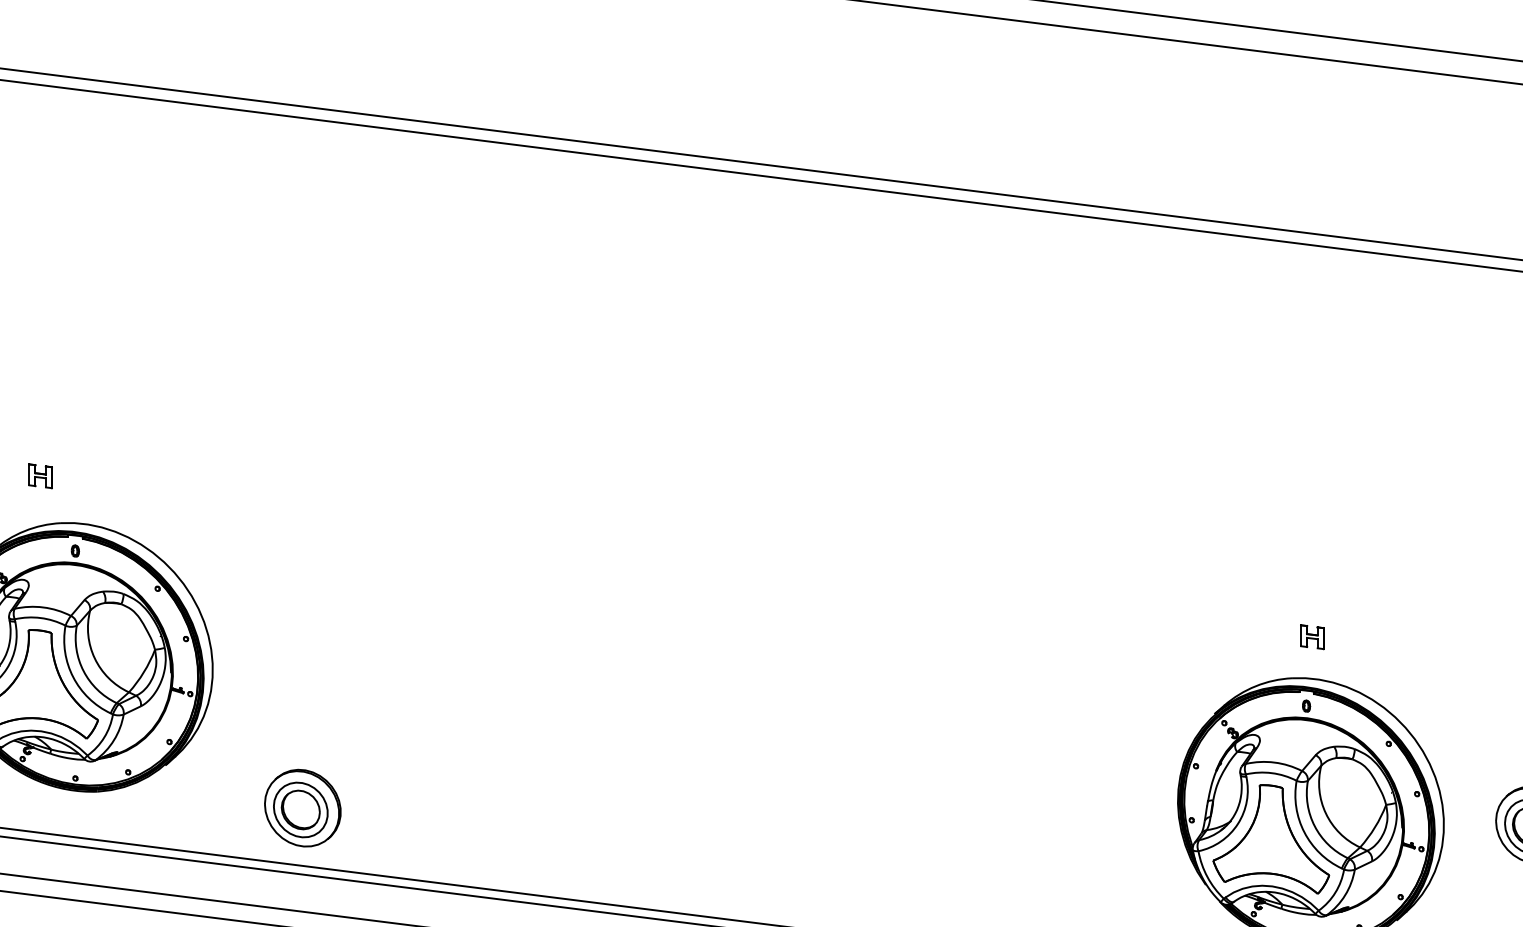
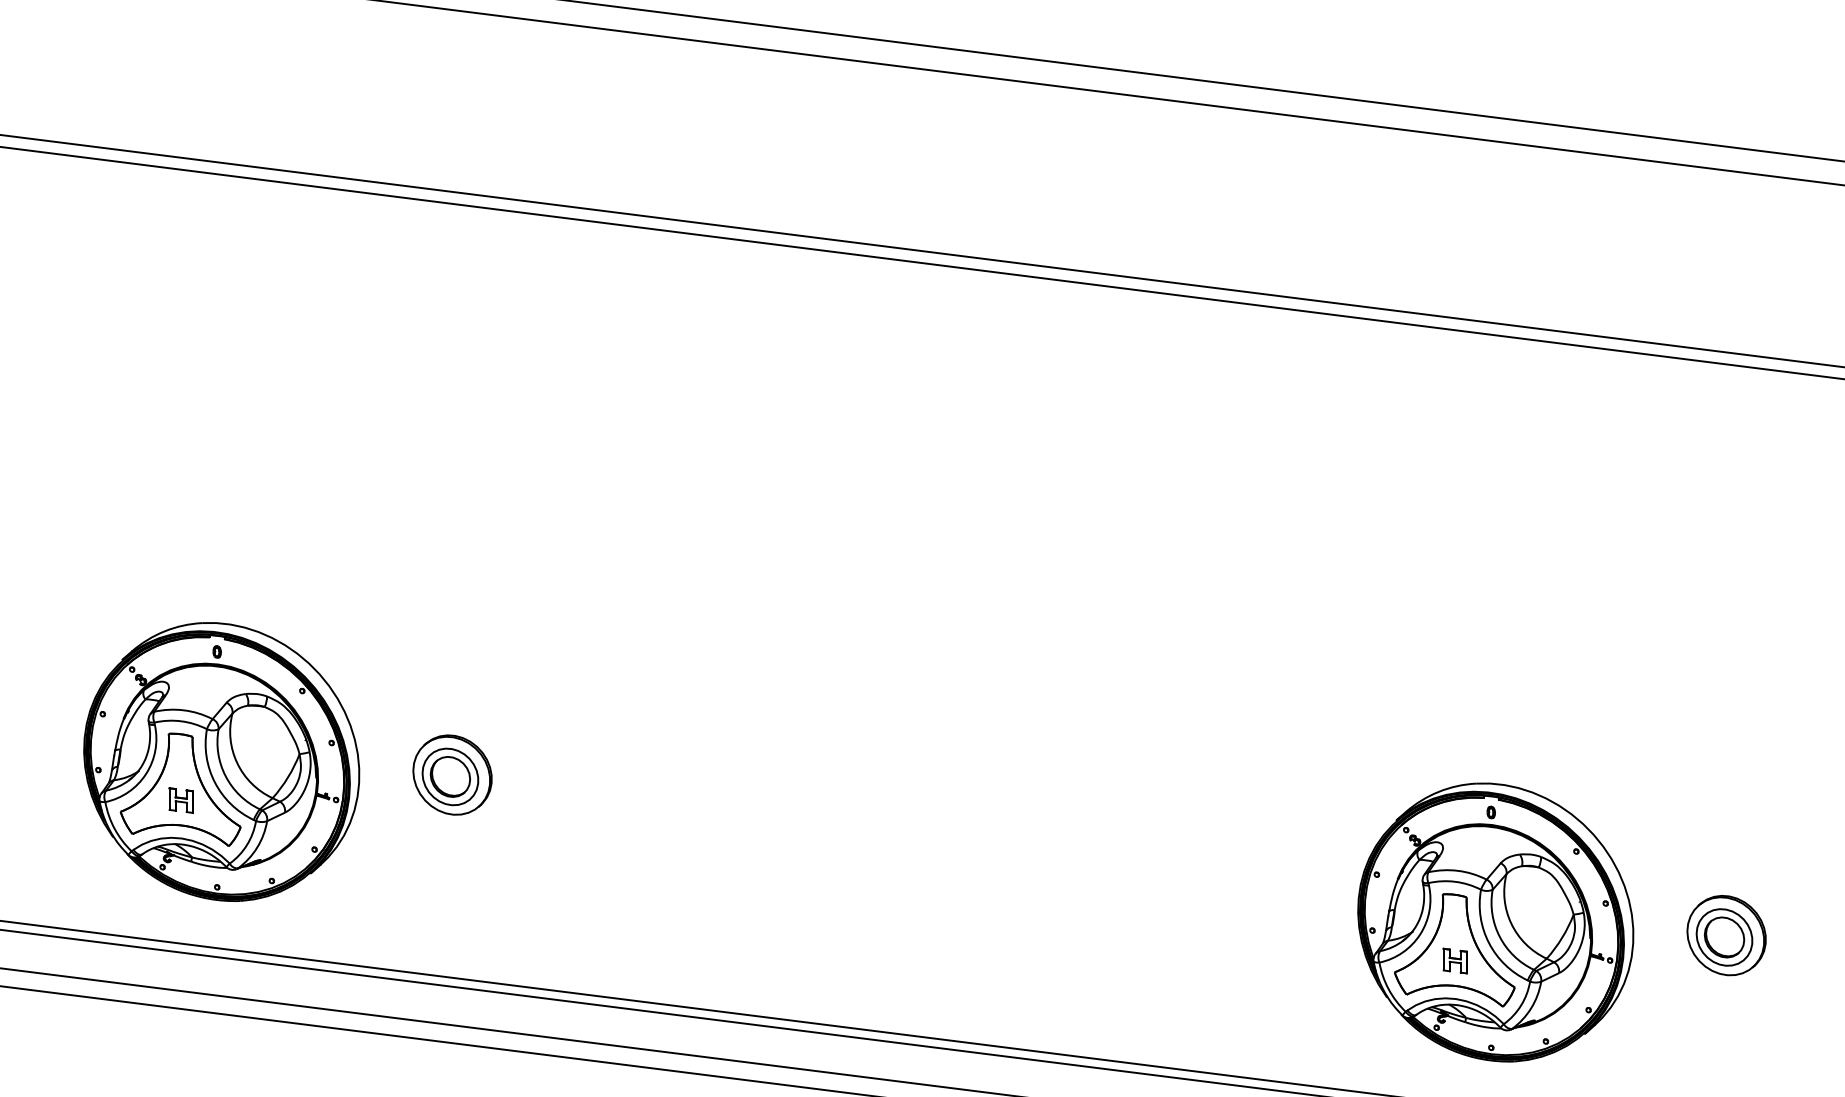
part: (39, 476) -> (180, 800), moved
part: (1311, 636) -> (1454, 960), moved
part: (302, 807) -> (452, 774), moved

